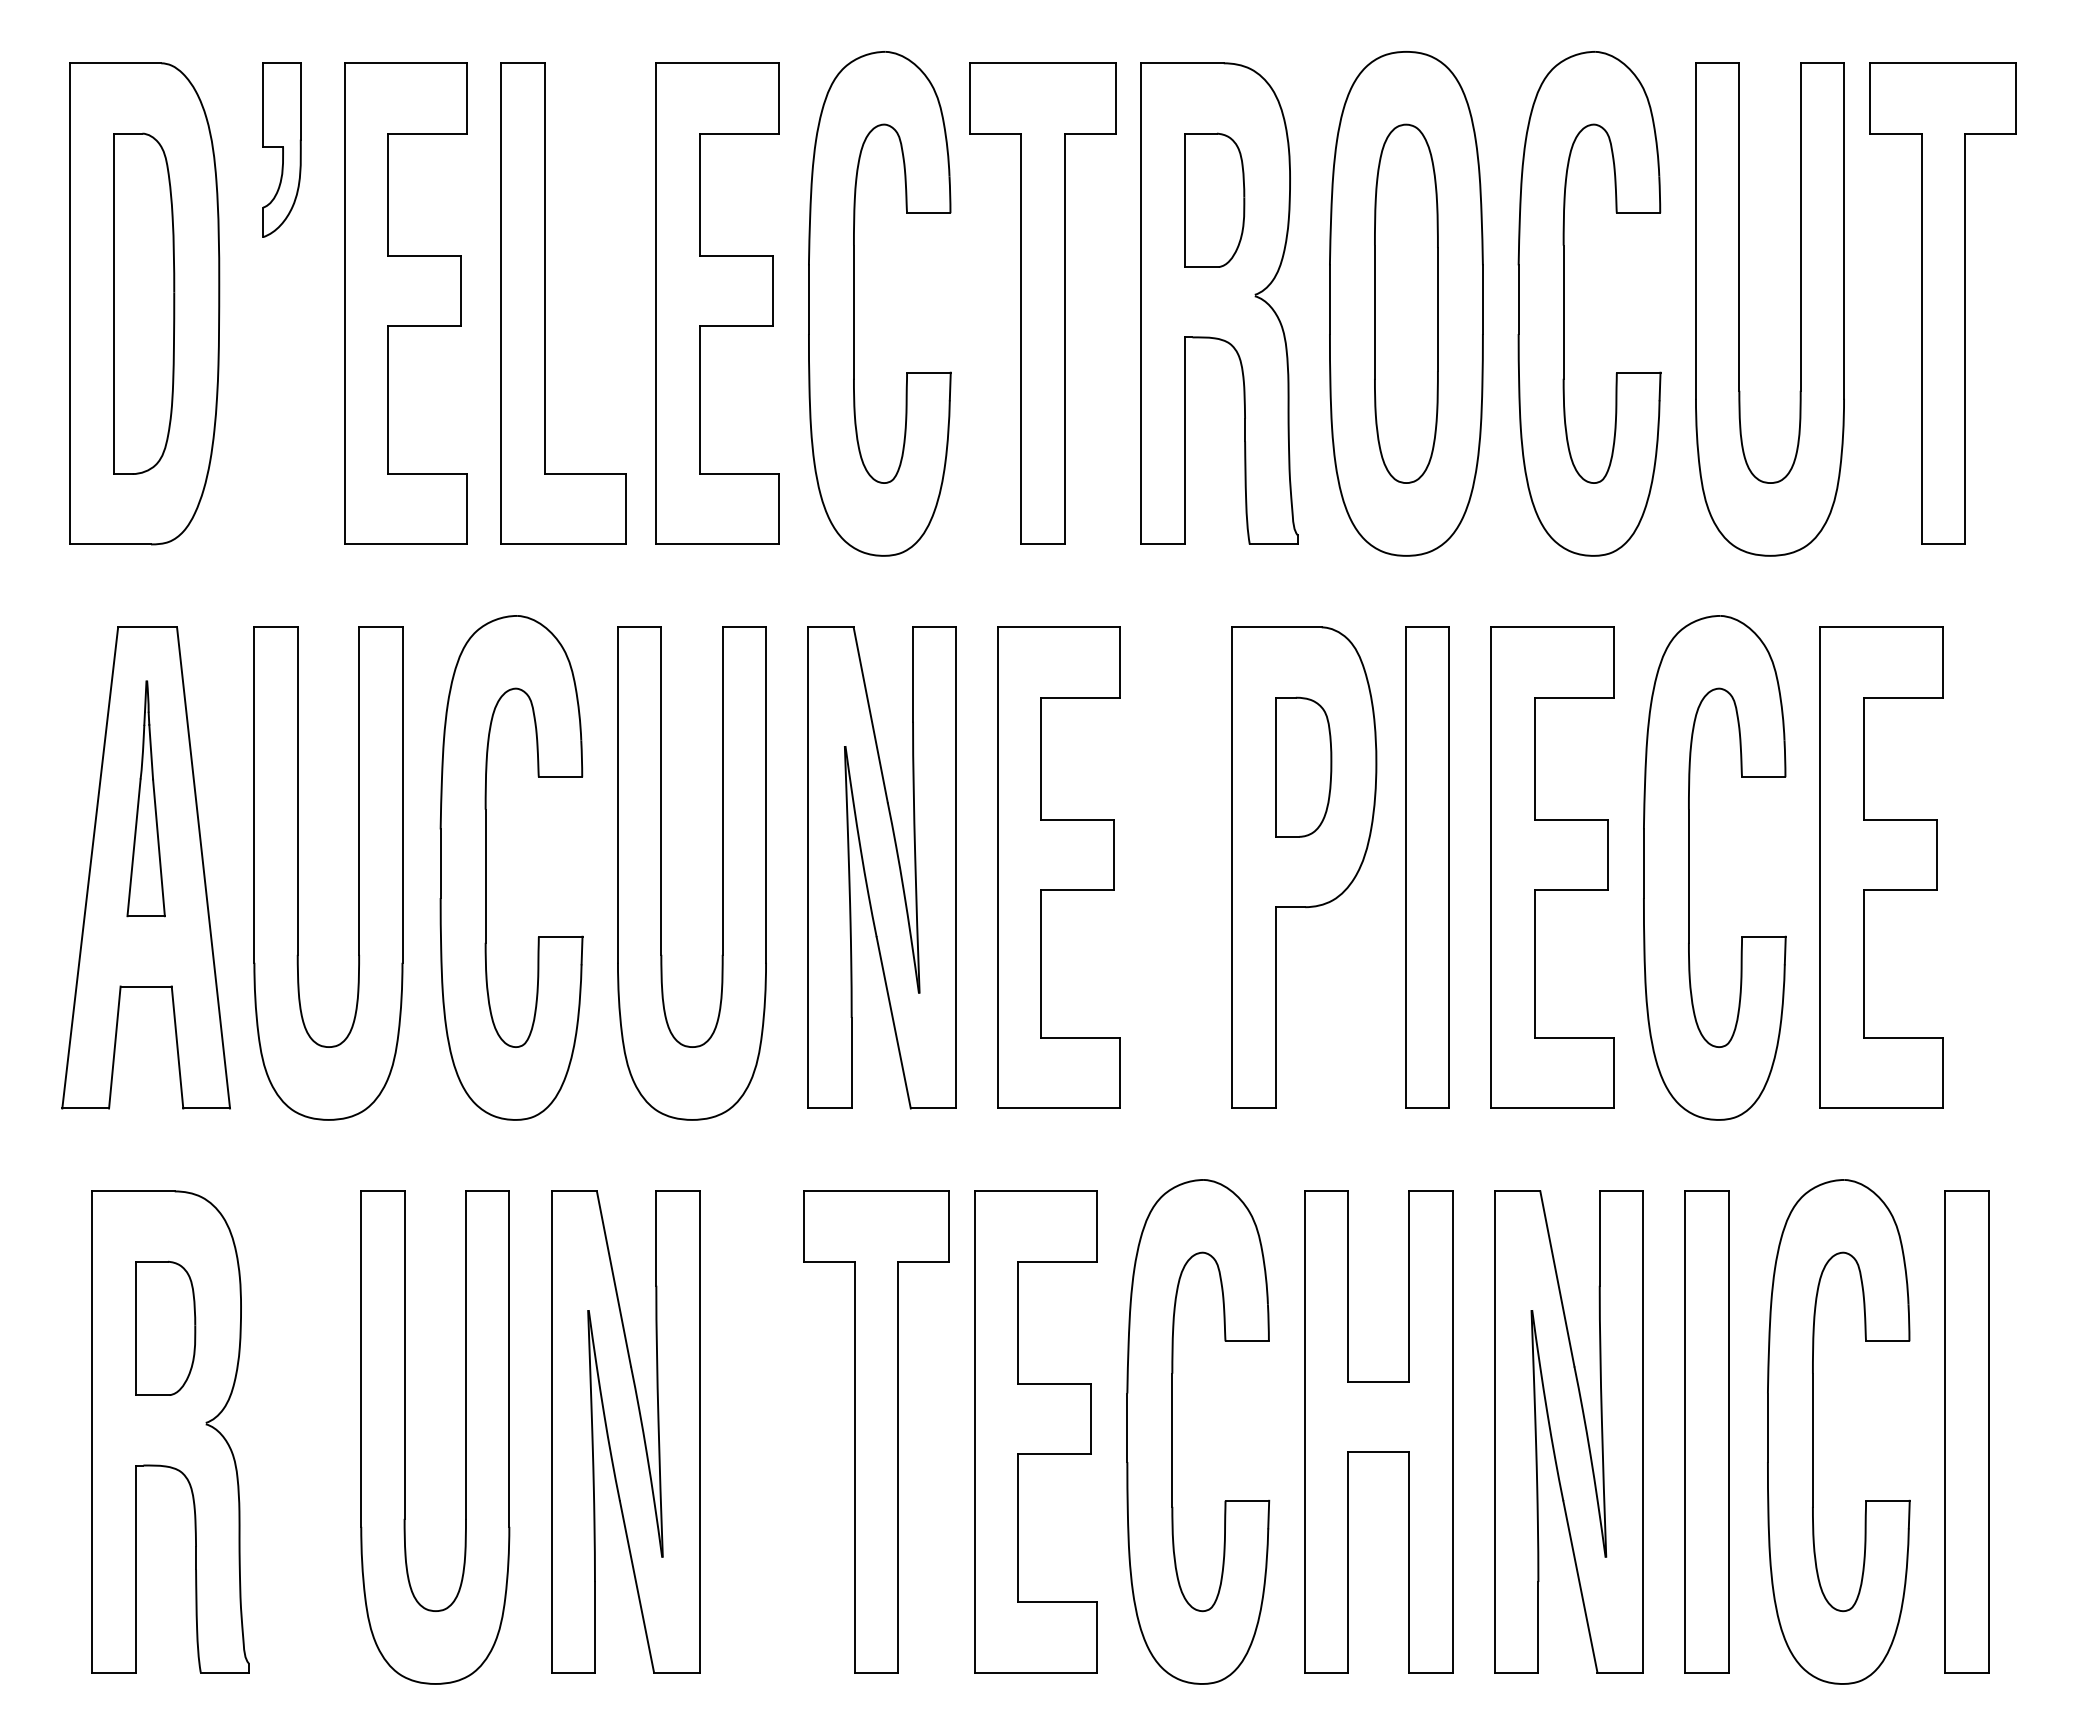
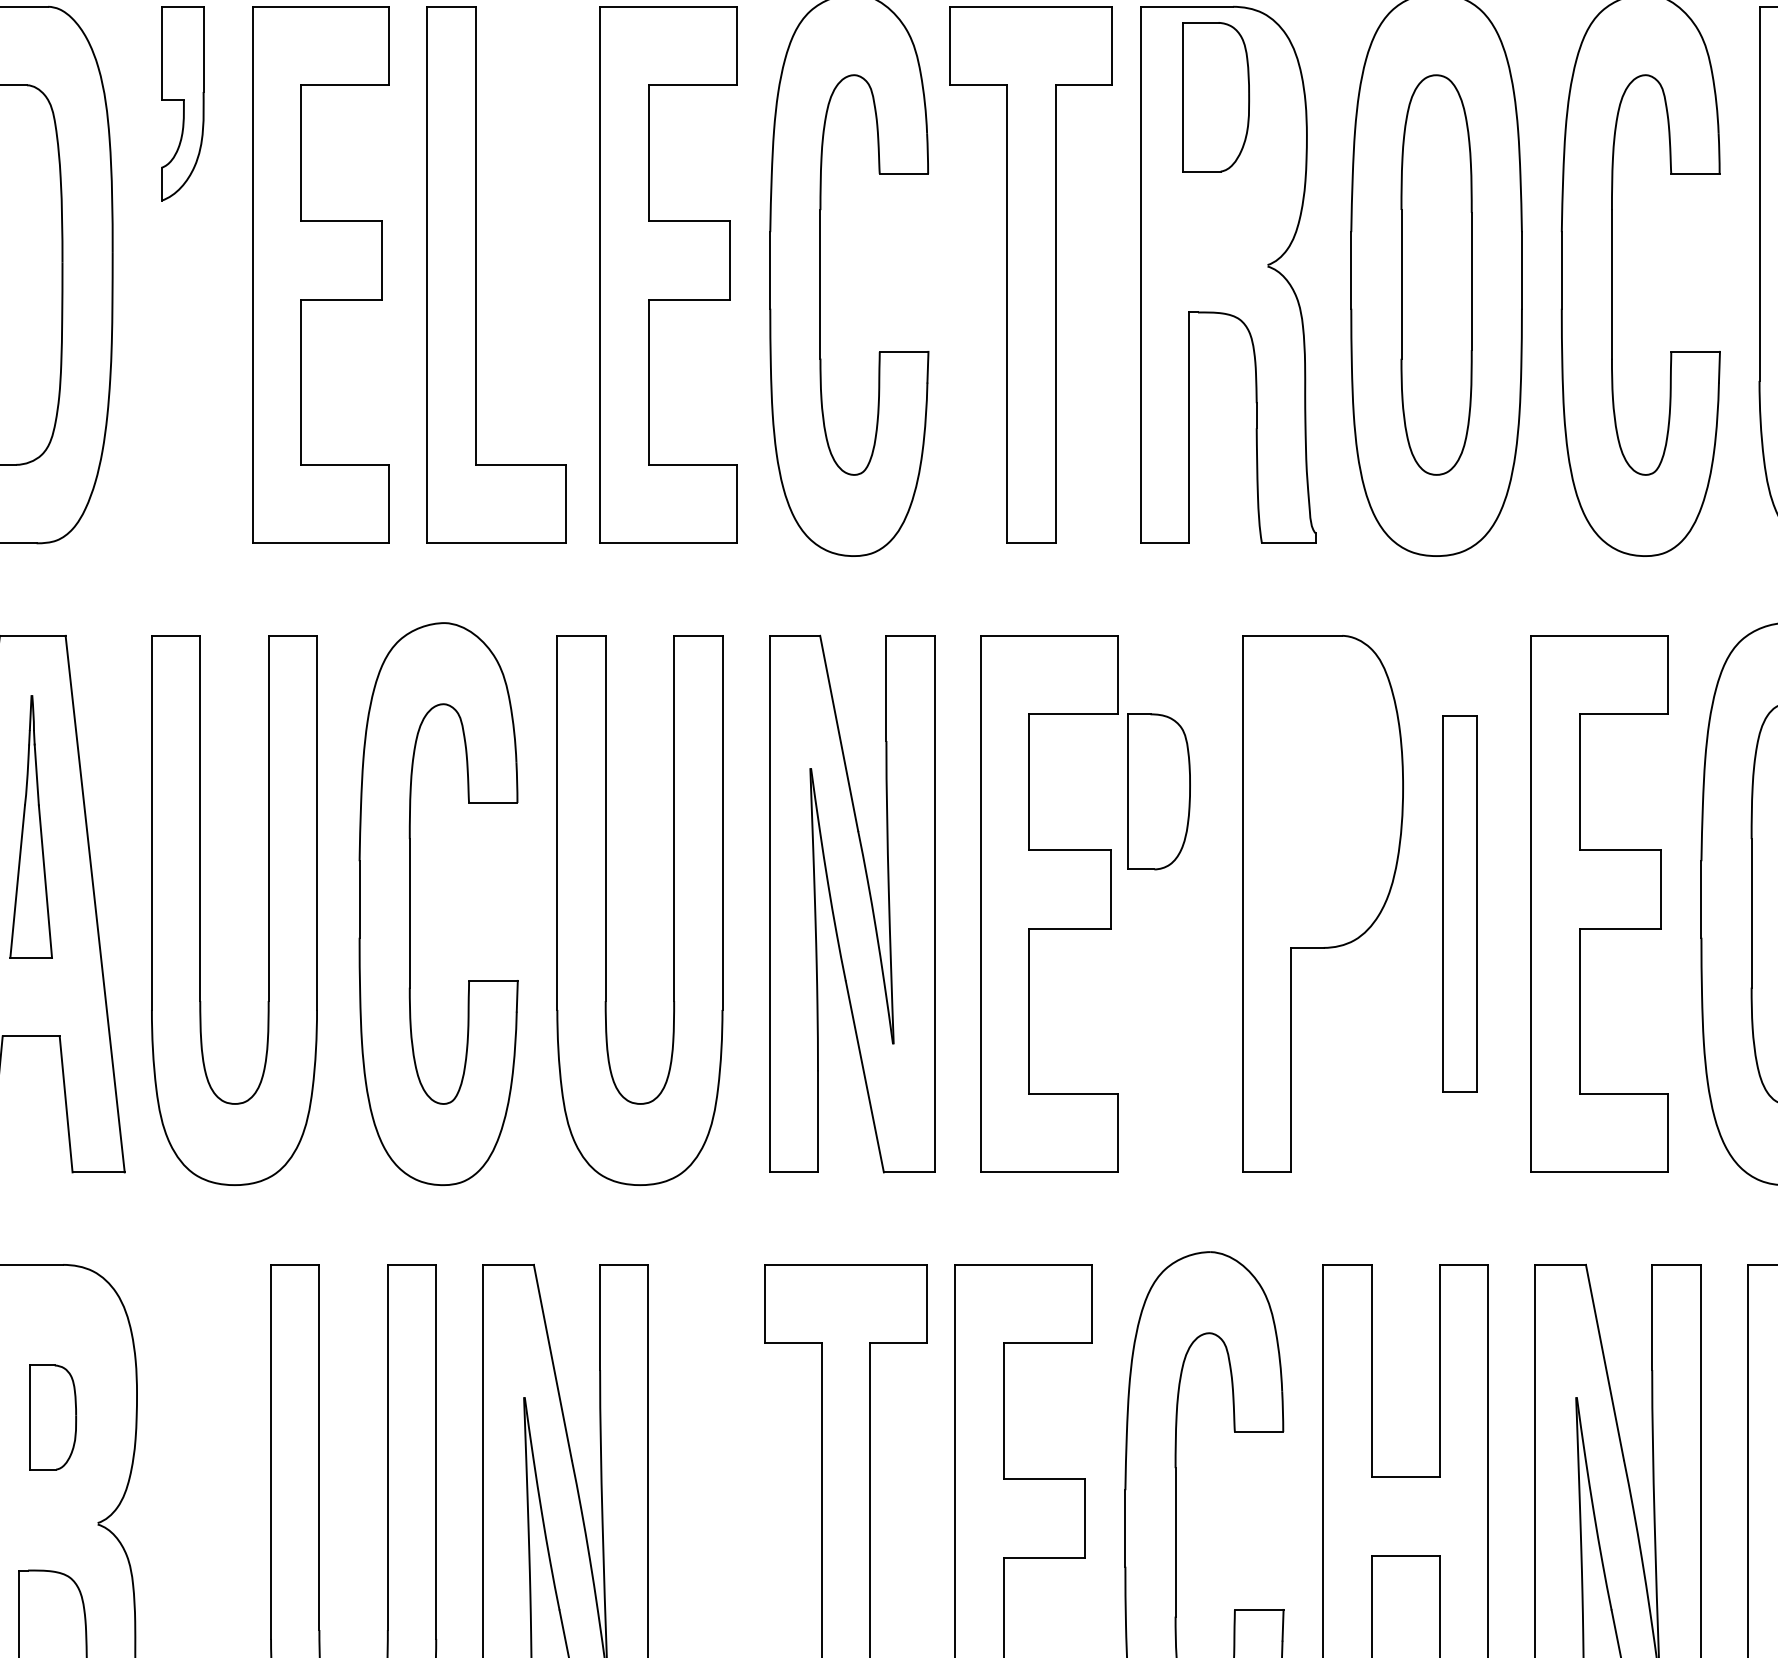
part: (1214, 199) -> (1215, 96), moved
part: (1303, 766) -> (1159, 791), moved
part: (1427, 867) -> (1460, 903), size x0.7
part: (165, 1327) -> (52, 1416), size x0.7

